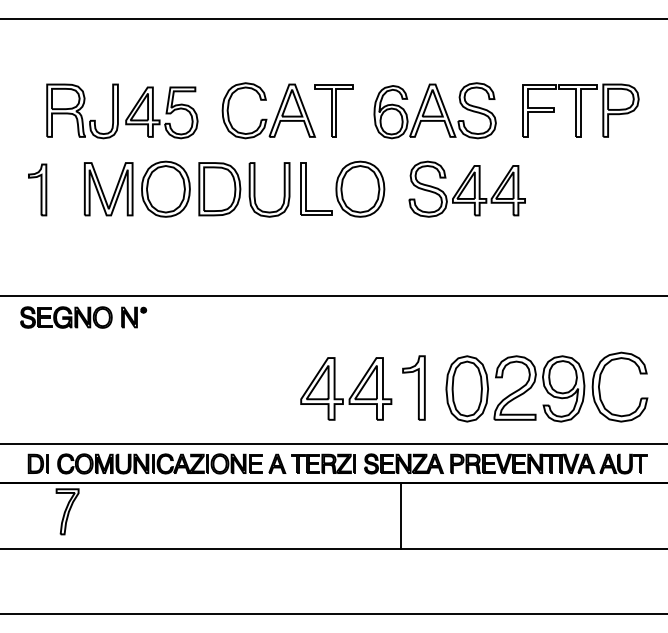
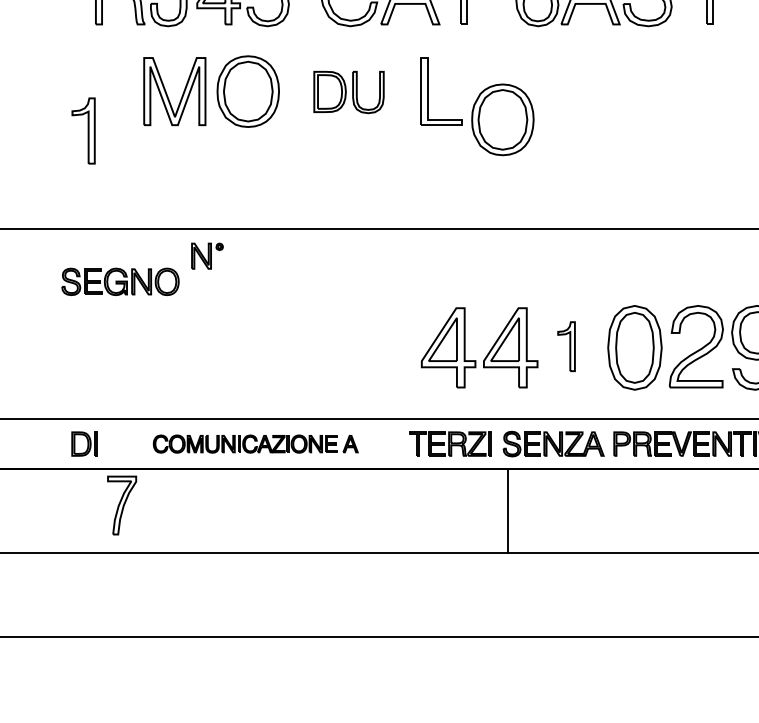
part: (360, 188) -> (503, 118), moved
part: (466, 188) -> (633, 90), removed
part: (37, 189) -> (83, 130), moved
part: (244, 189) -> (349, 91), size x0.6
part: (66, 317) -> (120, 281), moved
part: (413, 387) -> (565, 346), size x0.6
part: (171, 463) -> (255, 443), size x0.7
line: (401, 515) -> (508, 510), moved

